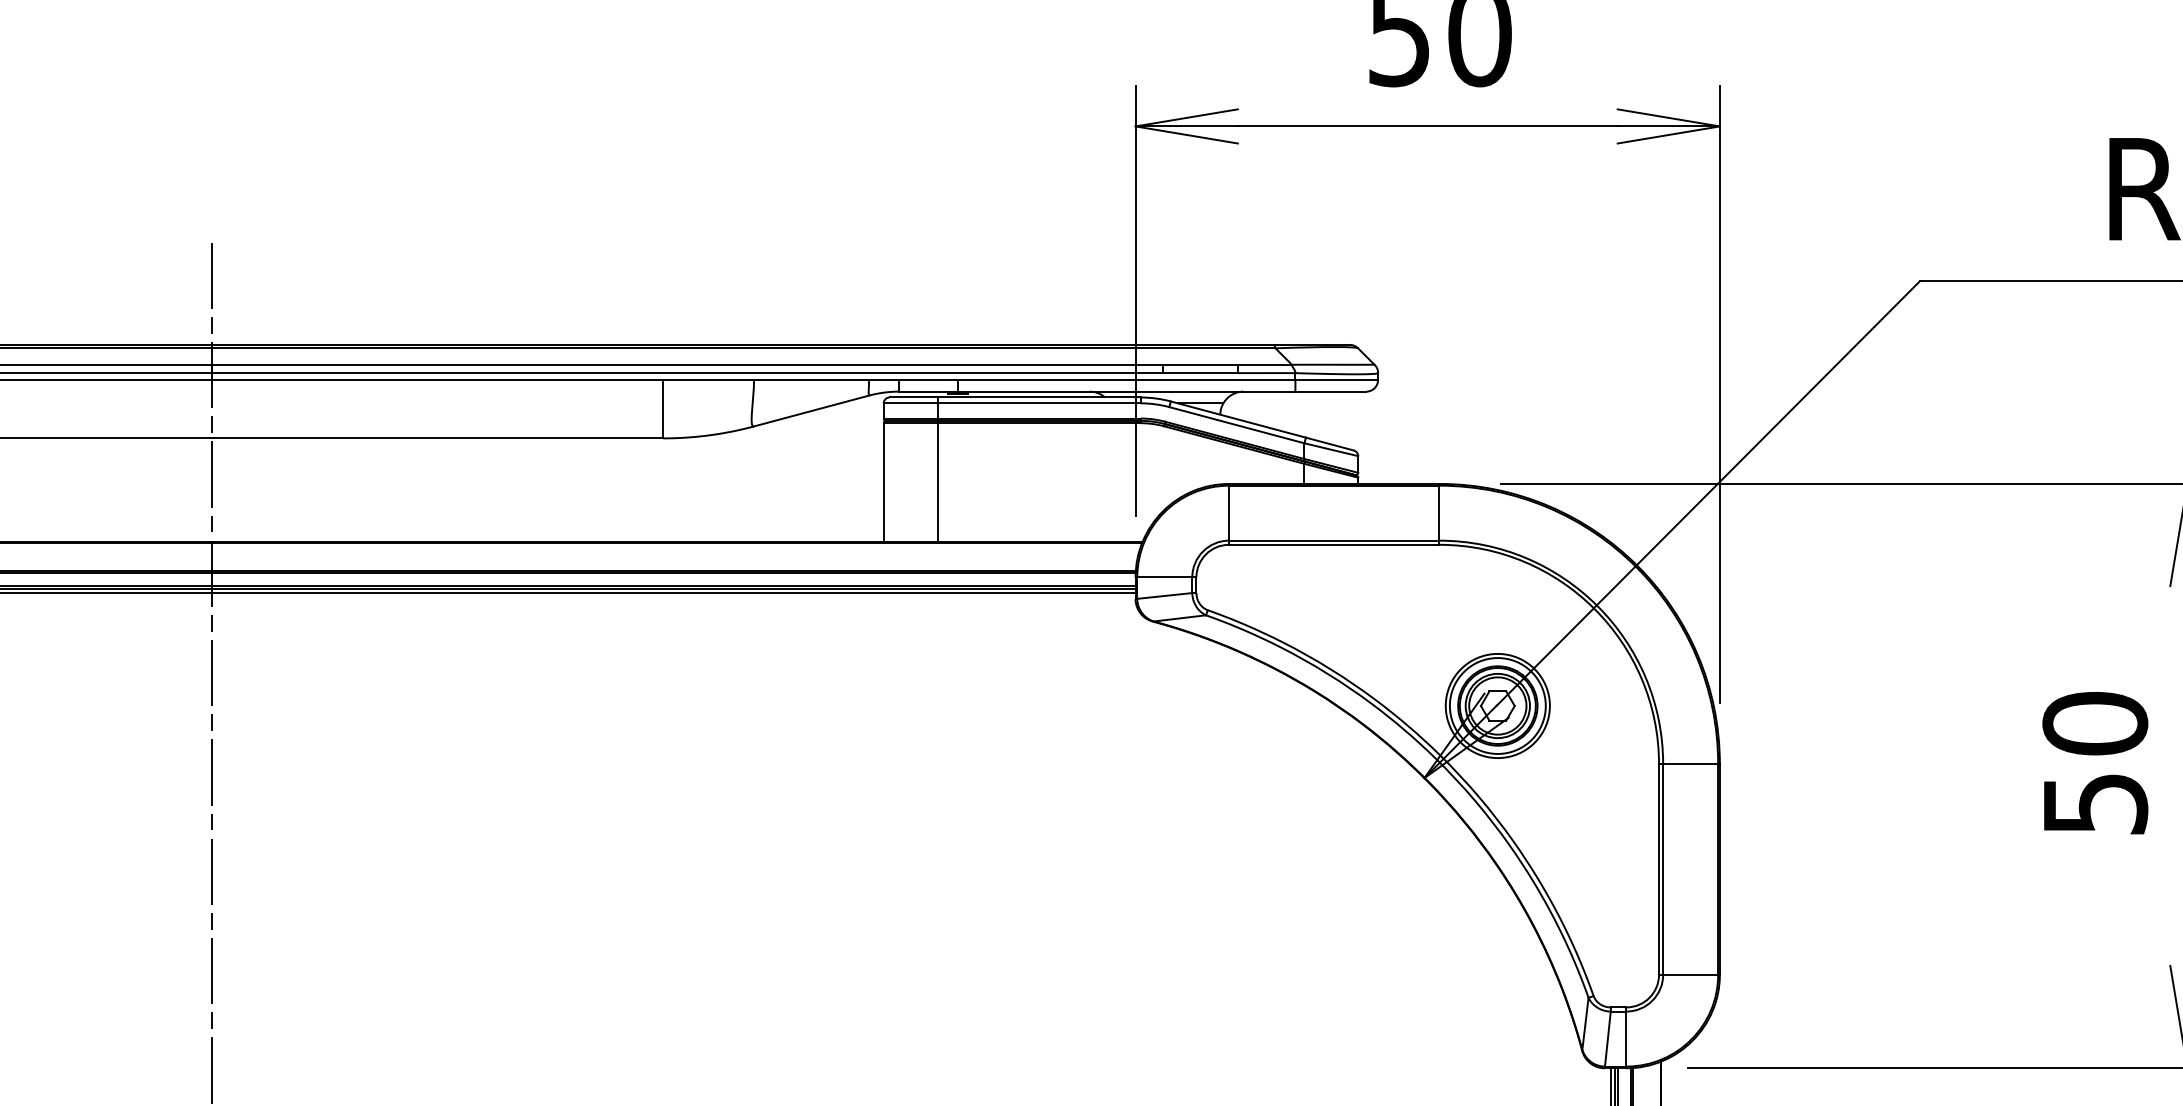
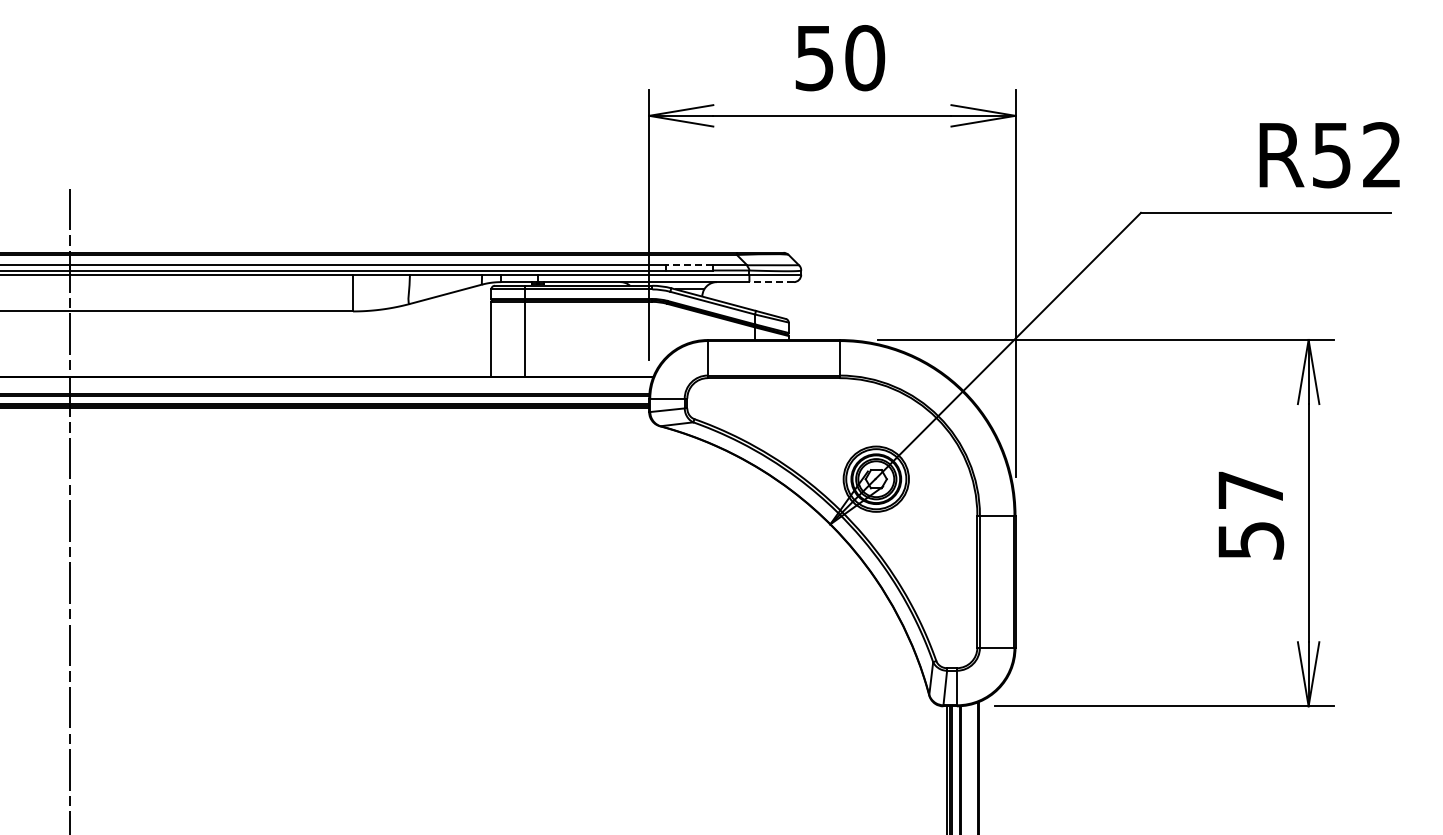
line: (1199, 365) -> (689, 265), solid -> dashed
line: (1330, 392) -> (771, 282), solid -> dashed
text: (2094, 723) -> (1250, 490), 50 -> 57

